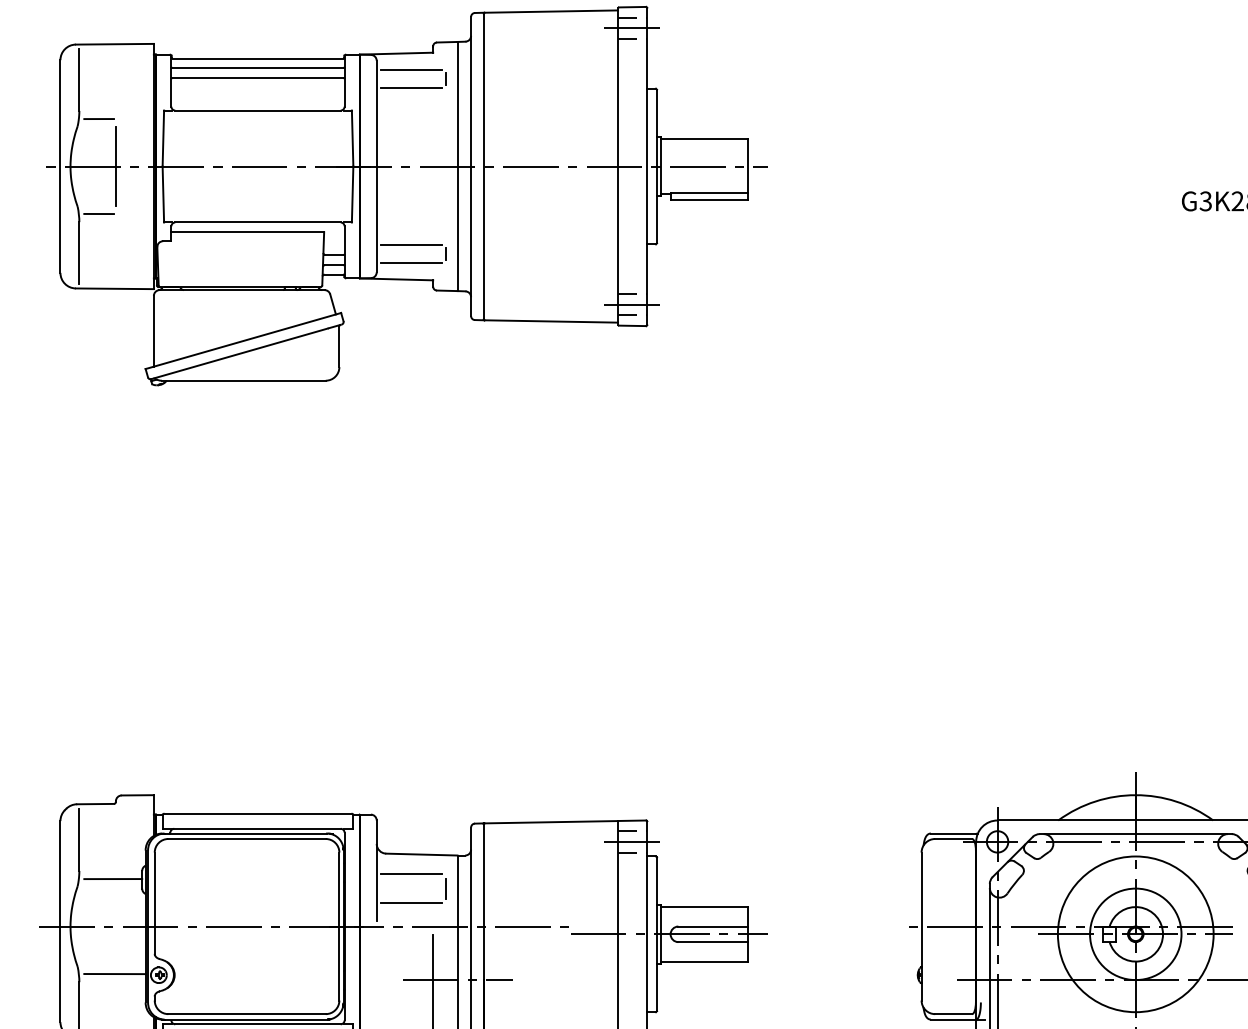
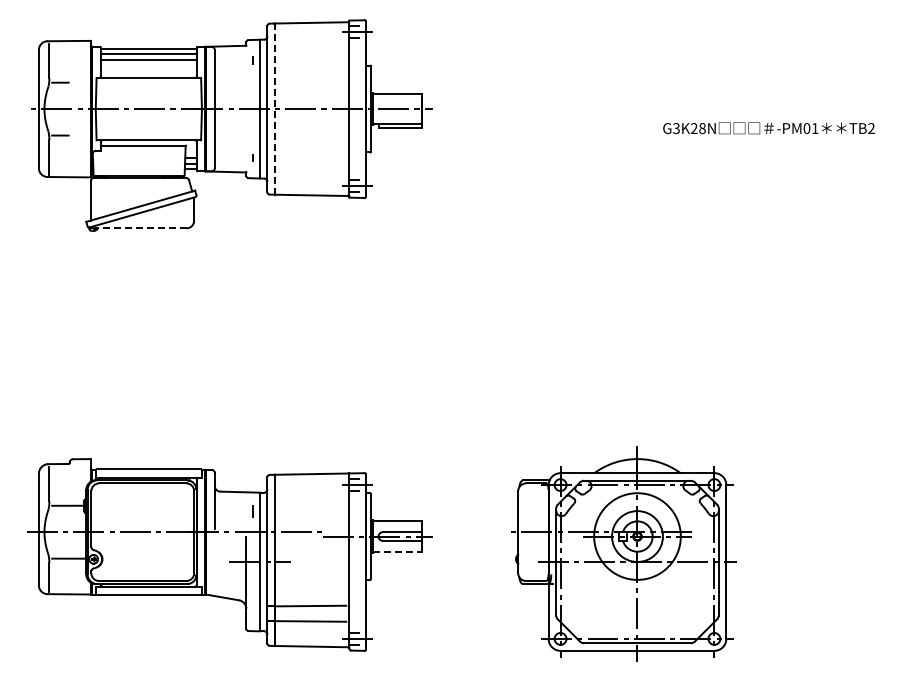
line: (411, 70) -> (234, 55), removed
line: (411, 88) -> (234, 65), removed
line: (115, 167) -> (69, 109), removed
line: (483, 167) -> (274, 109), solid -> dashed
line: (411, 246) -> (234, 153), removed
line: (411, 262) -> (234, 162), removed
line: (242, 380) -> (140, 228), solid -> dashed
line: (411, 874) -> (234, 503), removed
line: (411, 903) -> (234, 519), removed
line: (706, 961) -> (398, 551), solid -> dashed

